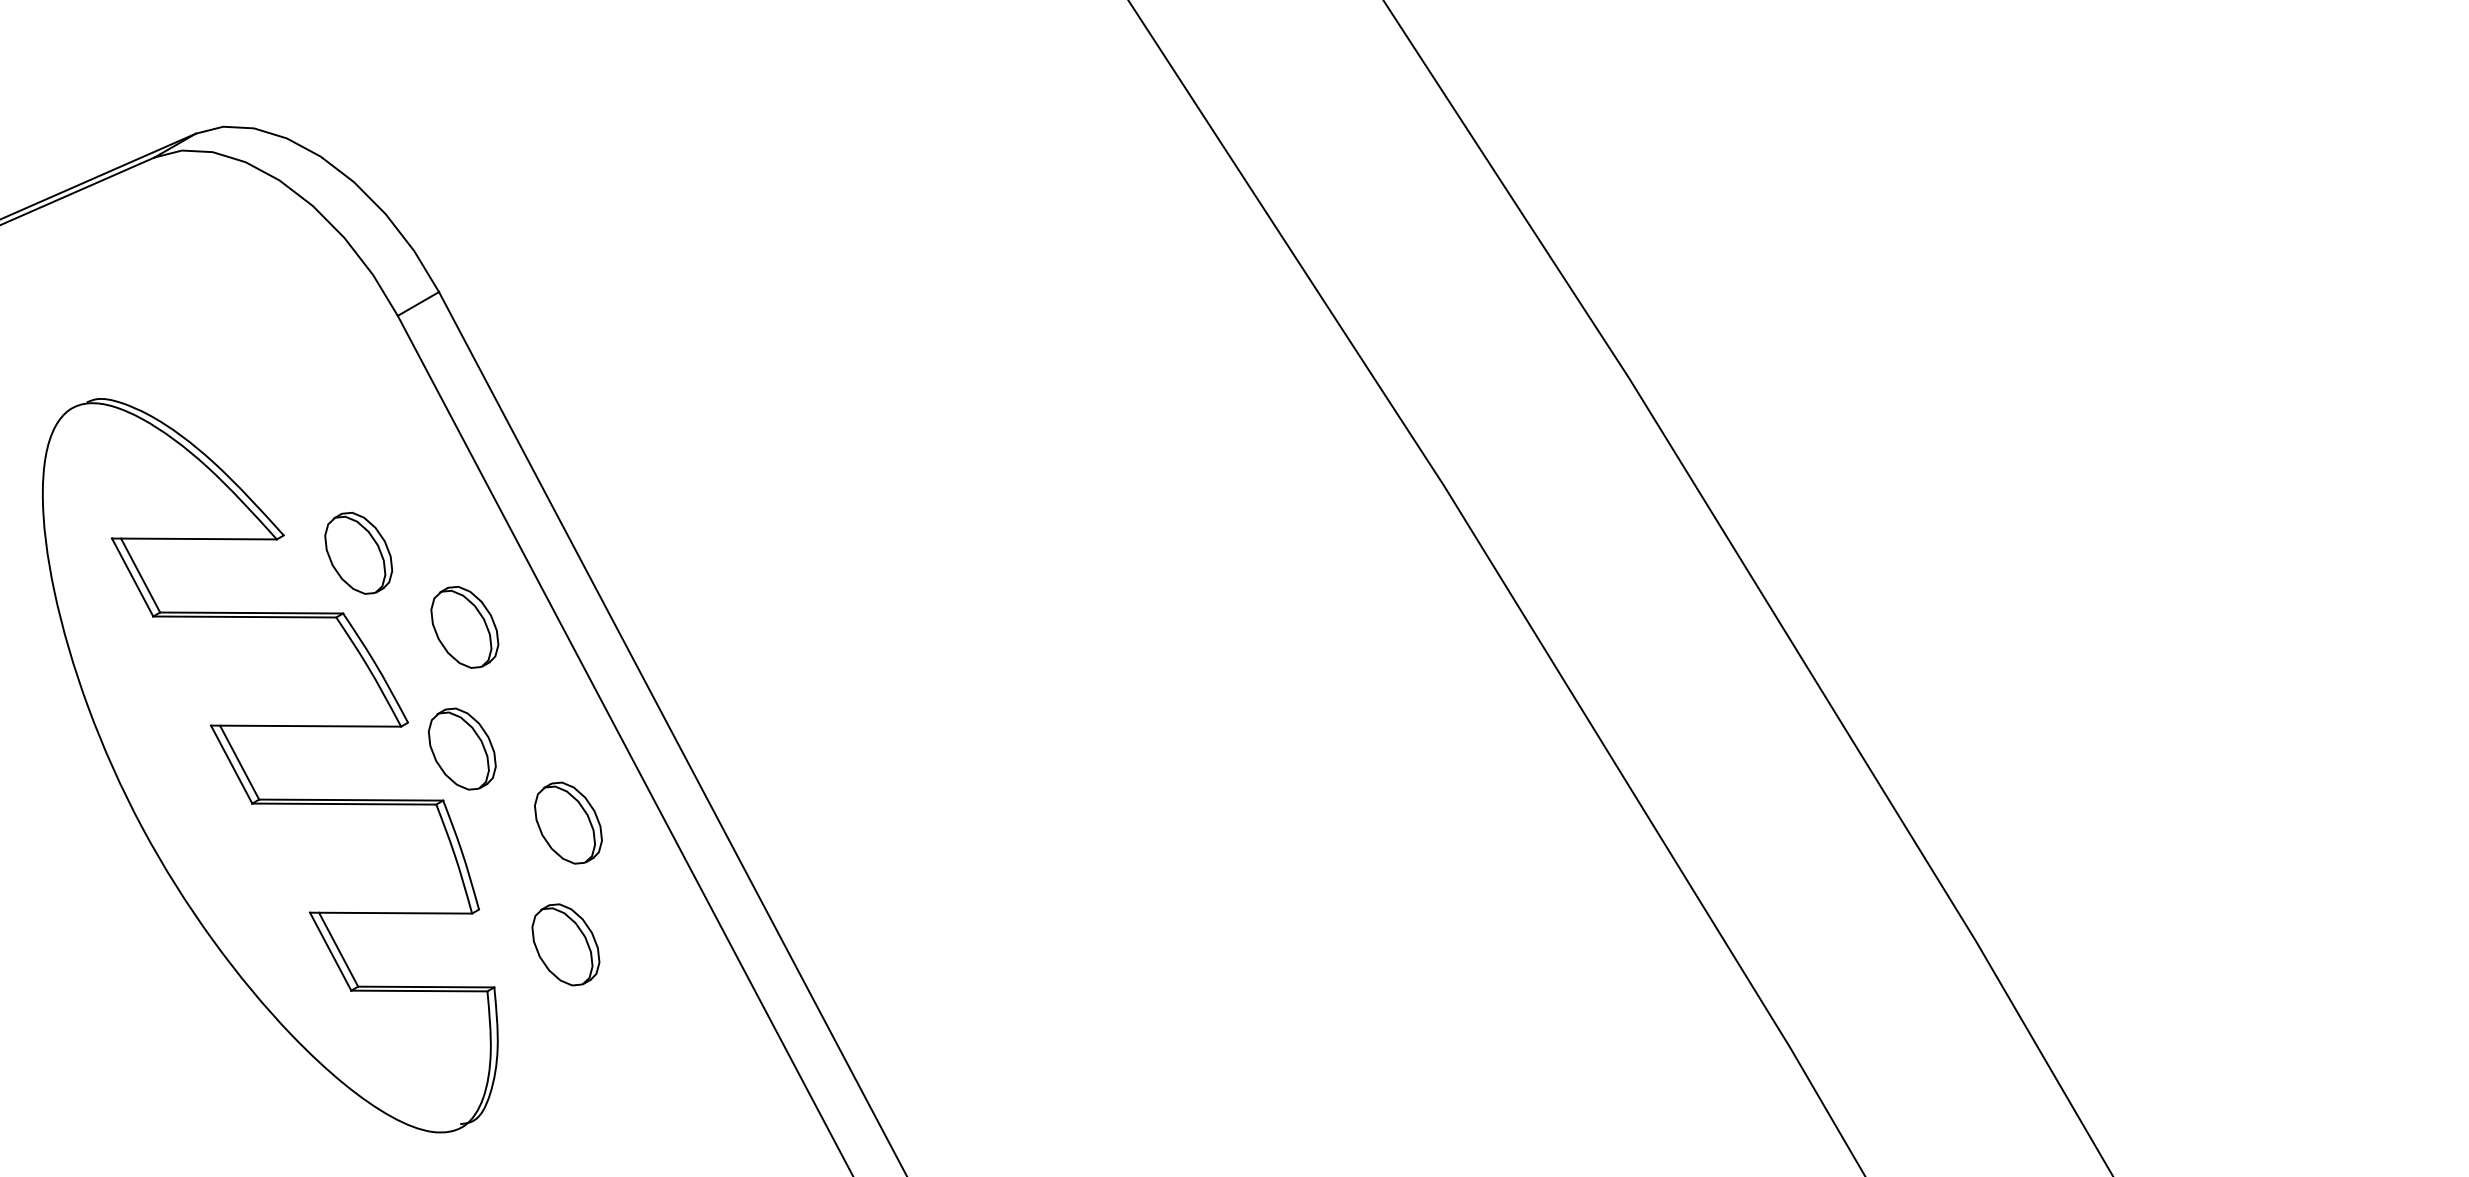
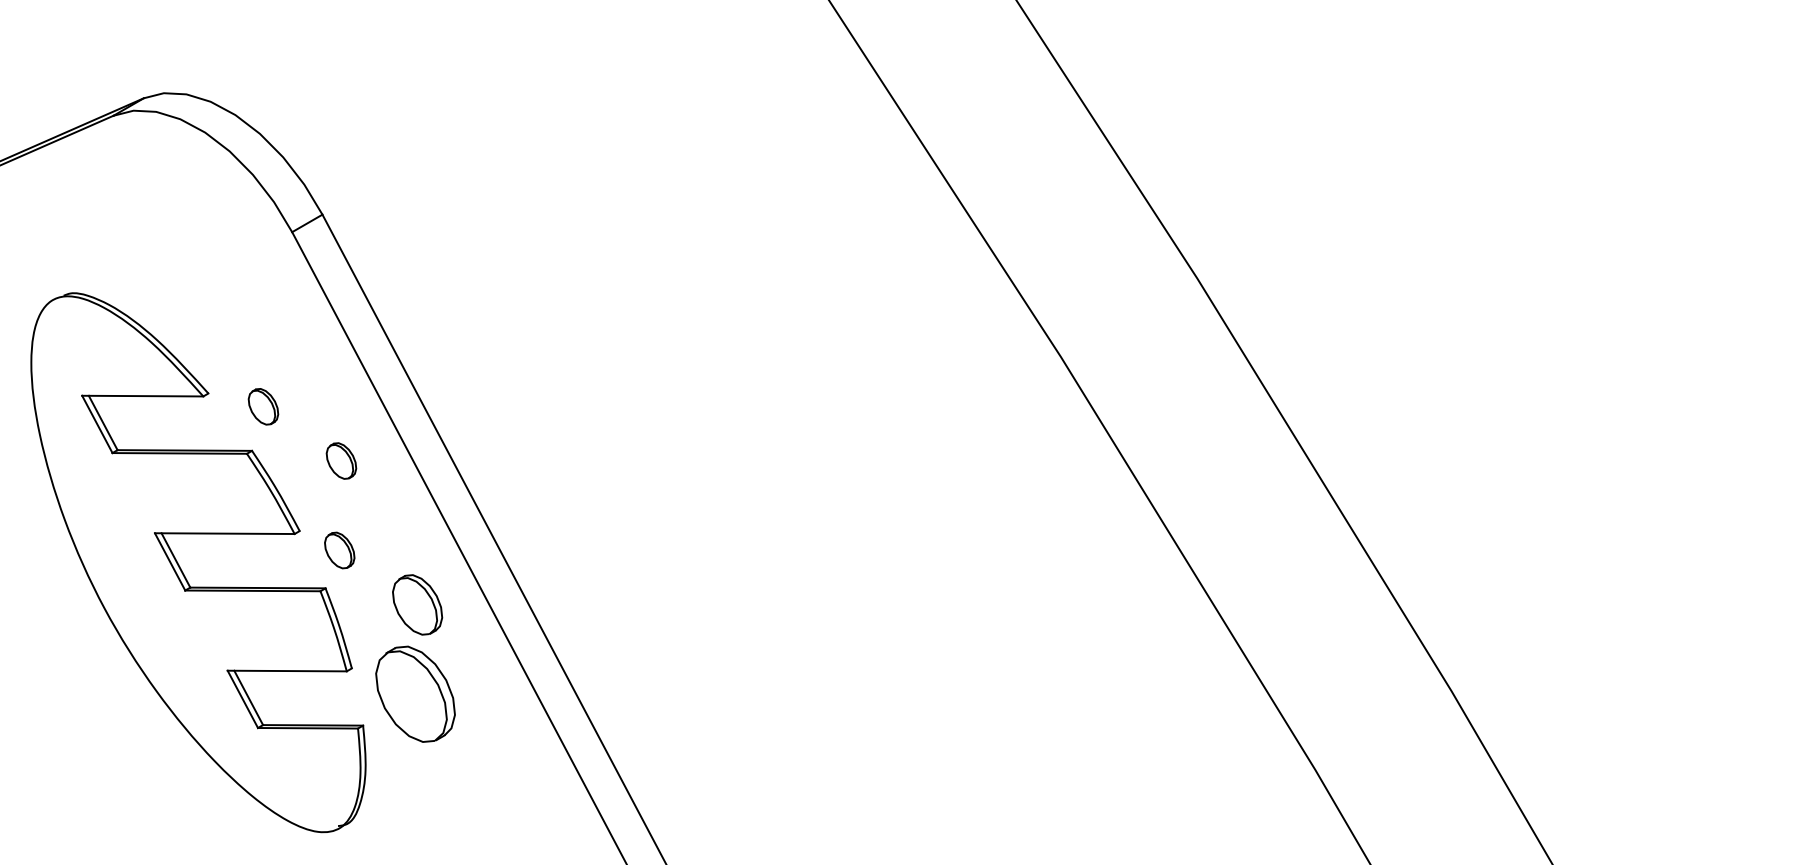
part: (358, 553) -> (263, 406), size x0.6
part: (464, 626) -> (341, 460), size x0.6
part: (462, 749) -> (339, 550), size x0.6
part: (565, 945) -> (415, 694), size x1.6

